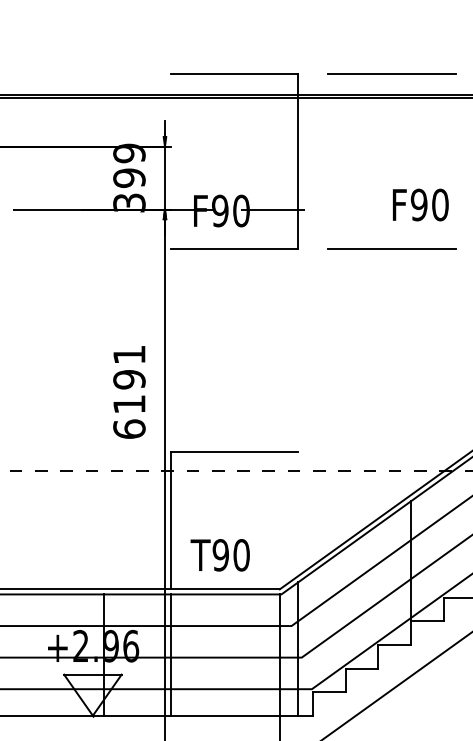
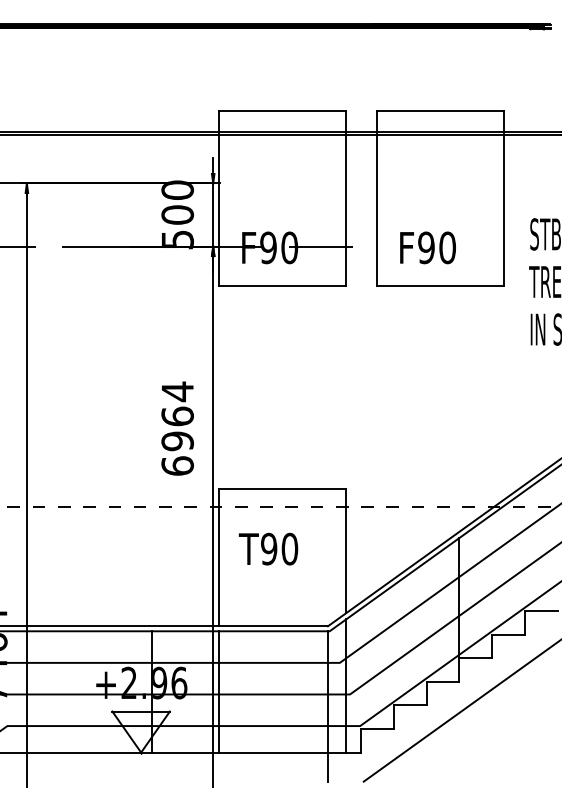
line: (170, 160) -> (218, 197), added
line: (328, 160) -> (376, 197), added
line: (456, 160) -> (504, 197), added
text: (129, 177) -> (177, 214), 399 -> 500
text: (420, 204) -> (427, 247), moved
text: (129, 379) -> (177, 416), 6191 -> 6964
line: (298, 513) -> (346, 550), added
text: (220, 554) -> (268, 548), moved

